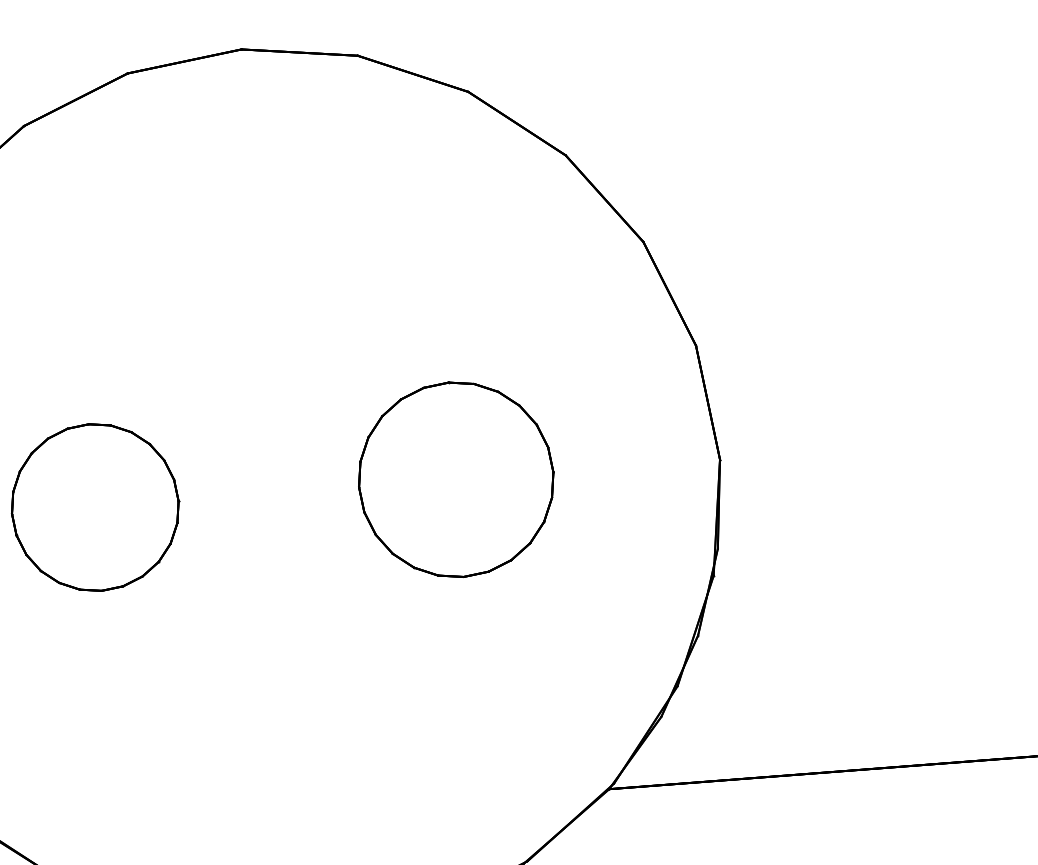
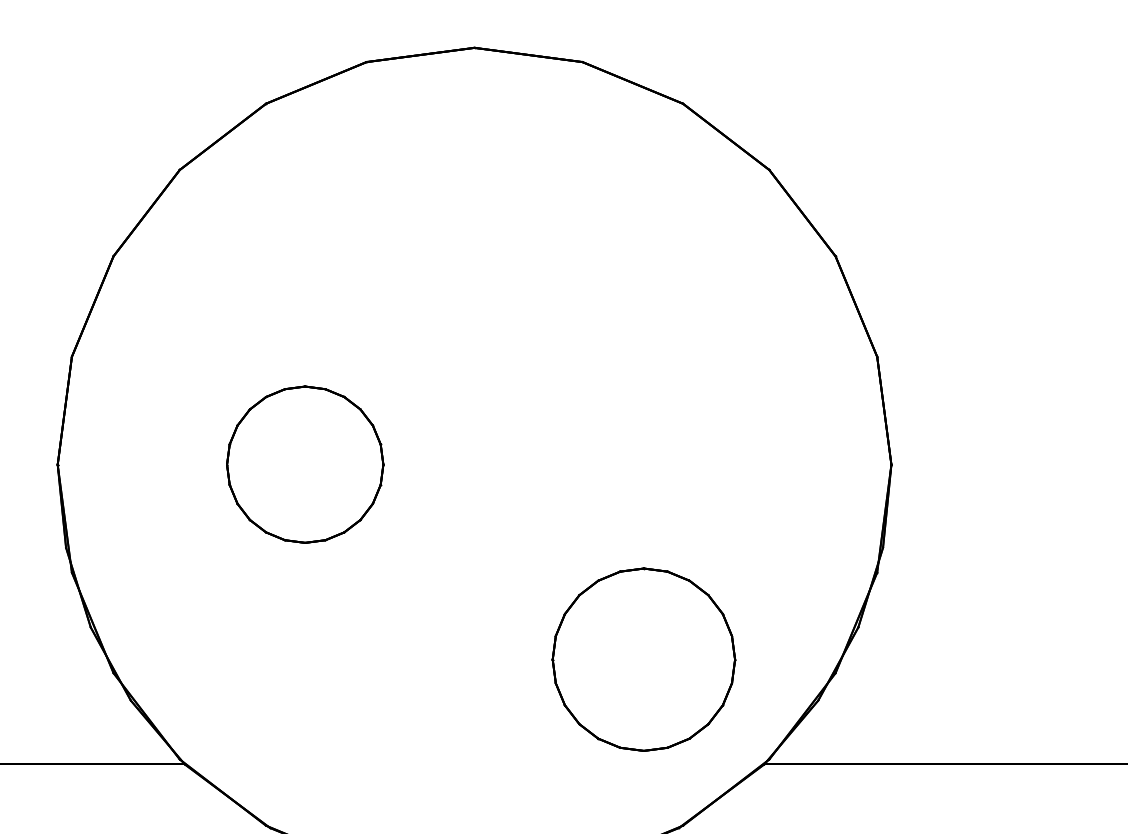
part: (455, 479) -> (643, 659), moved

